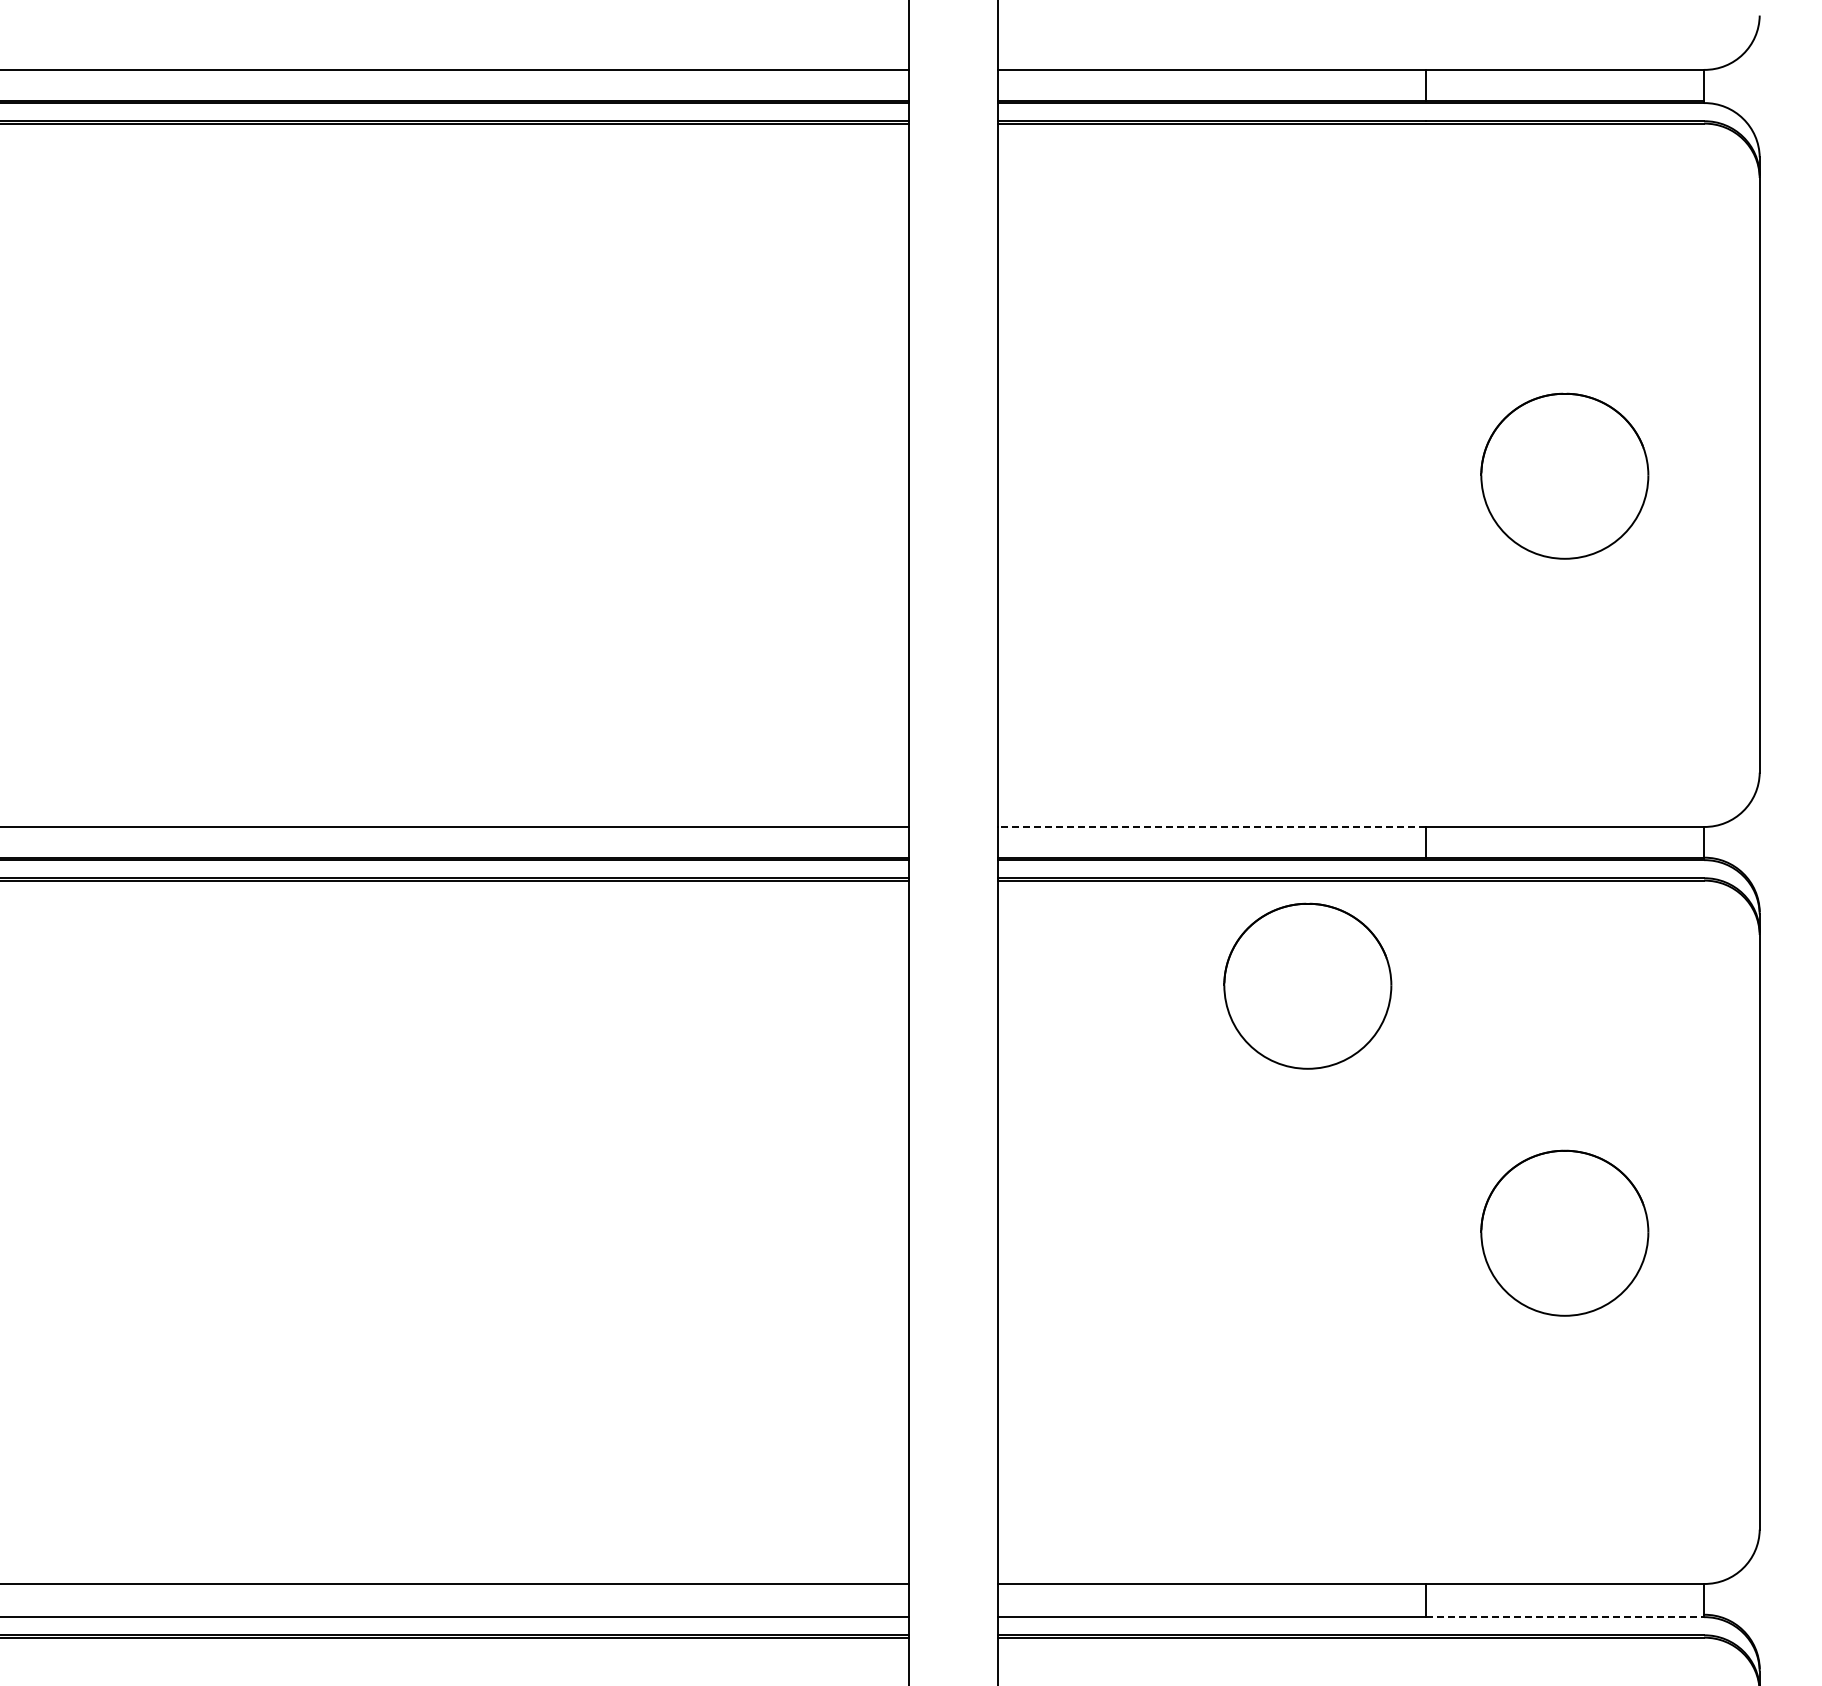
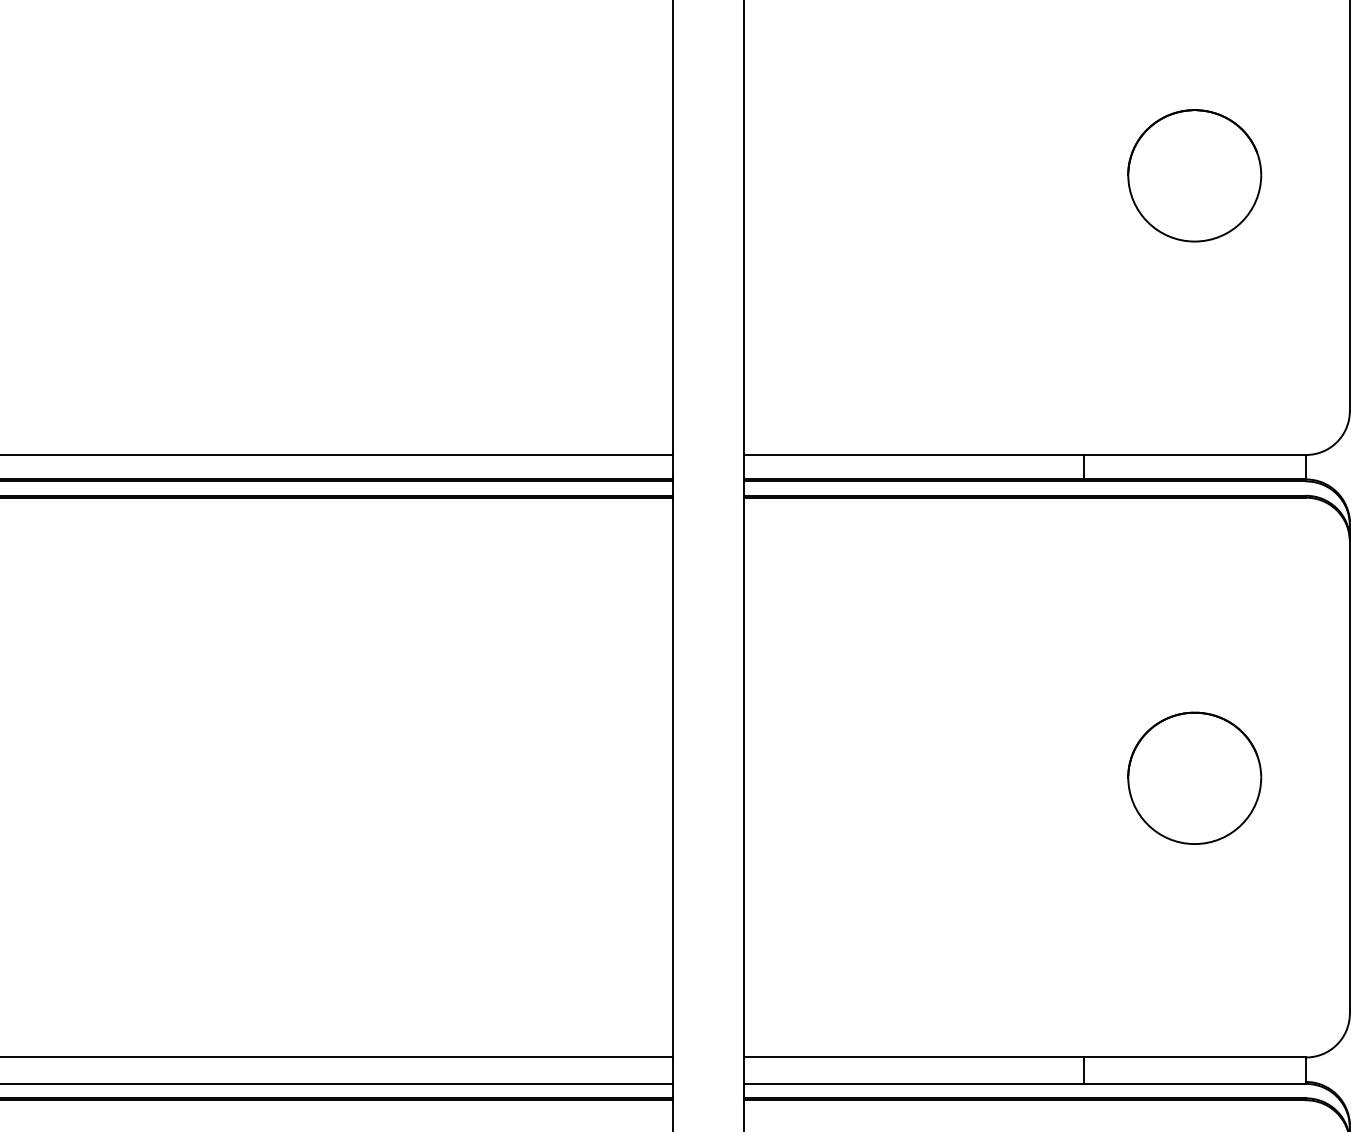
line: (1211, 826) -> (913, 454), dashed -> solid
part: (1307, 985) -> (989, 581), removed
line: (1565, 1617) -> (1195, 1084), dashed -> solid

